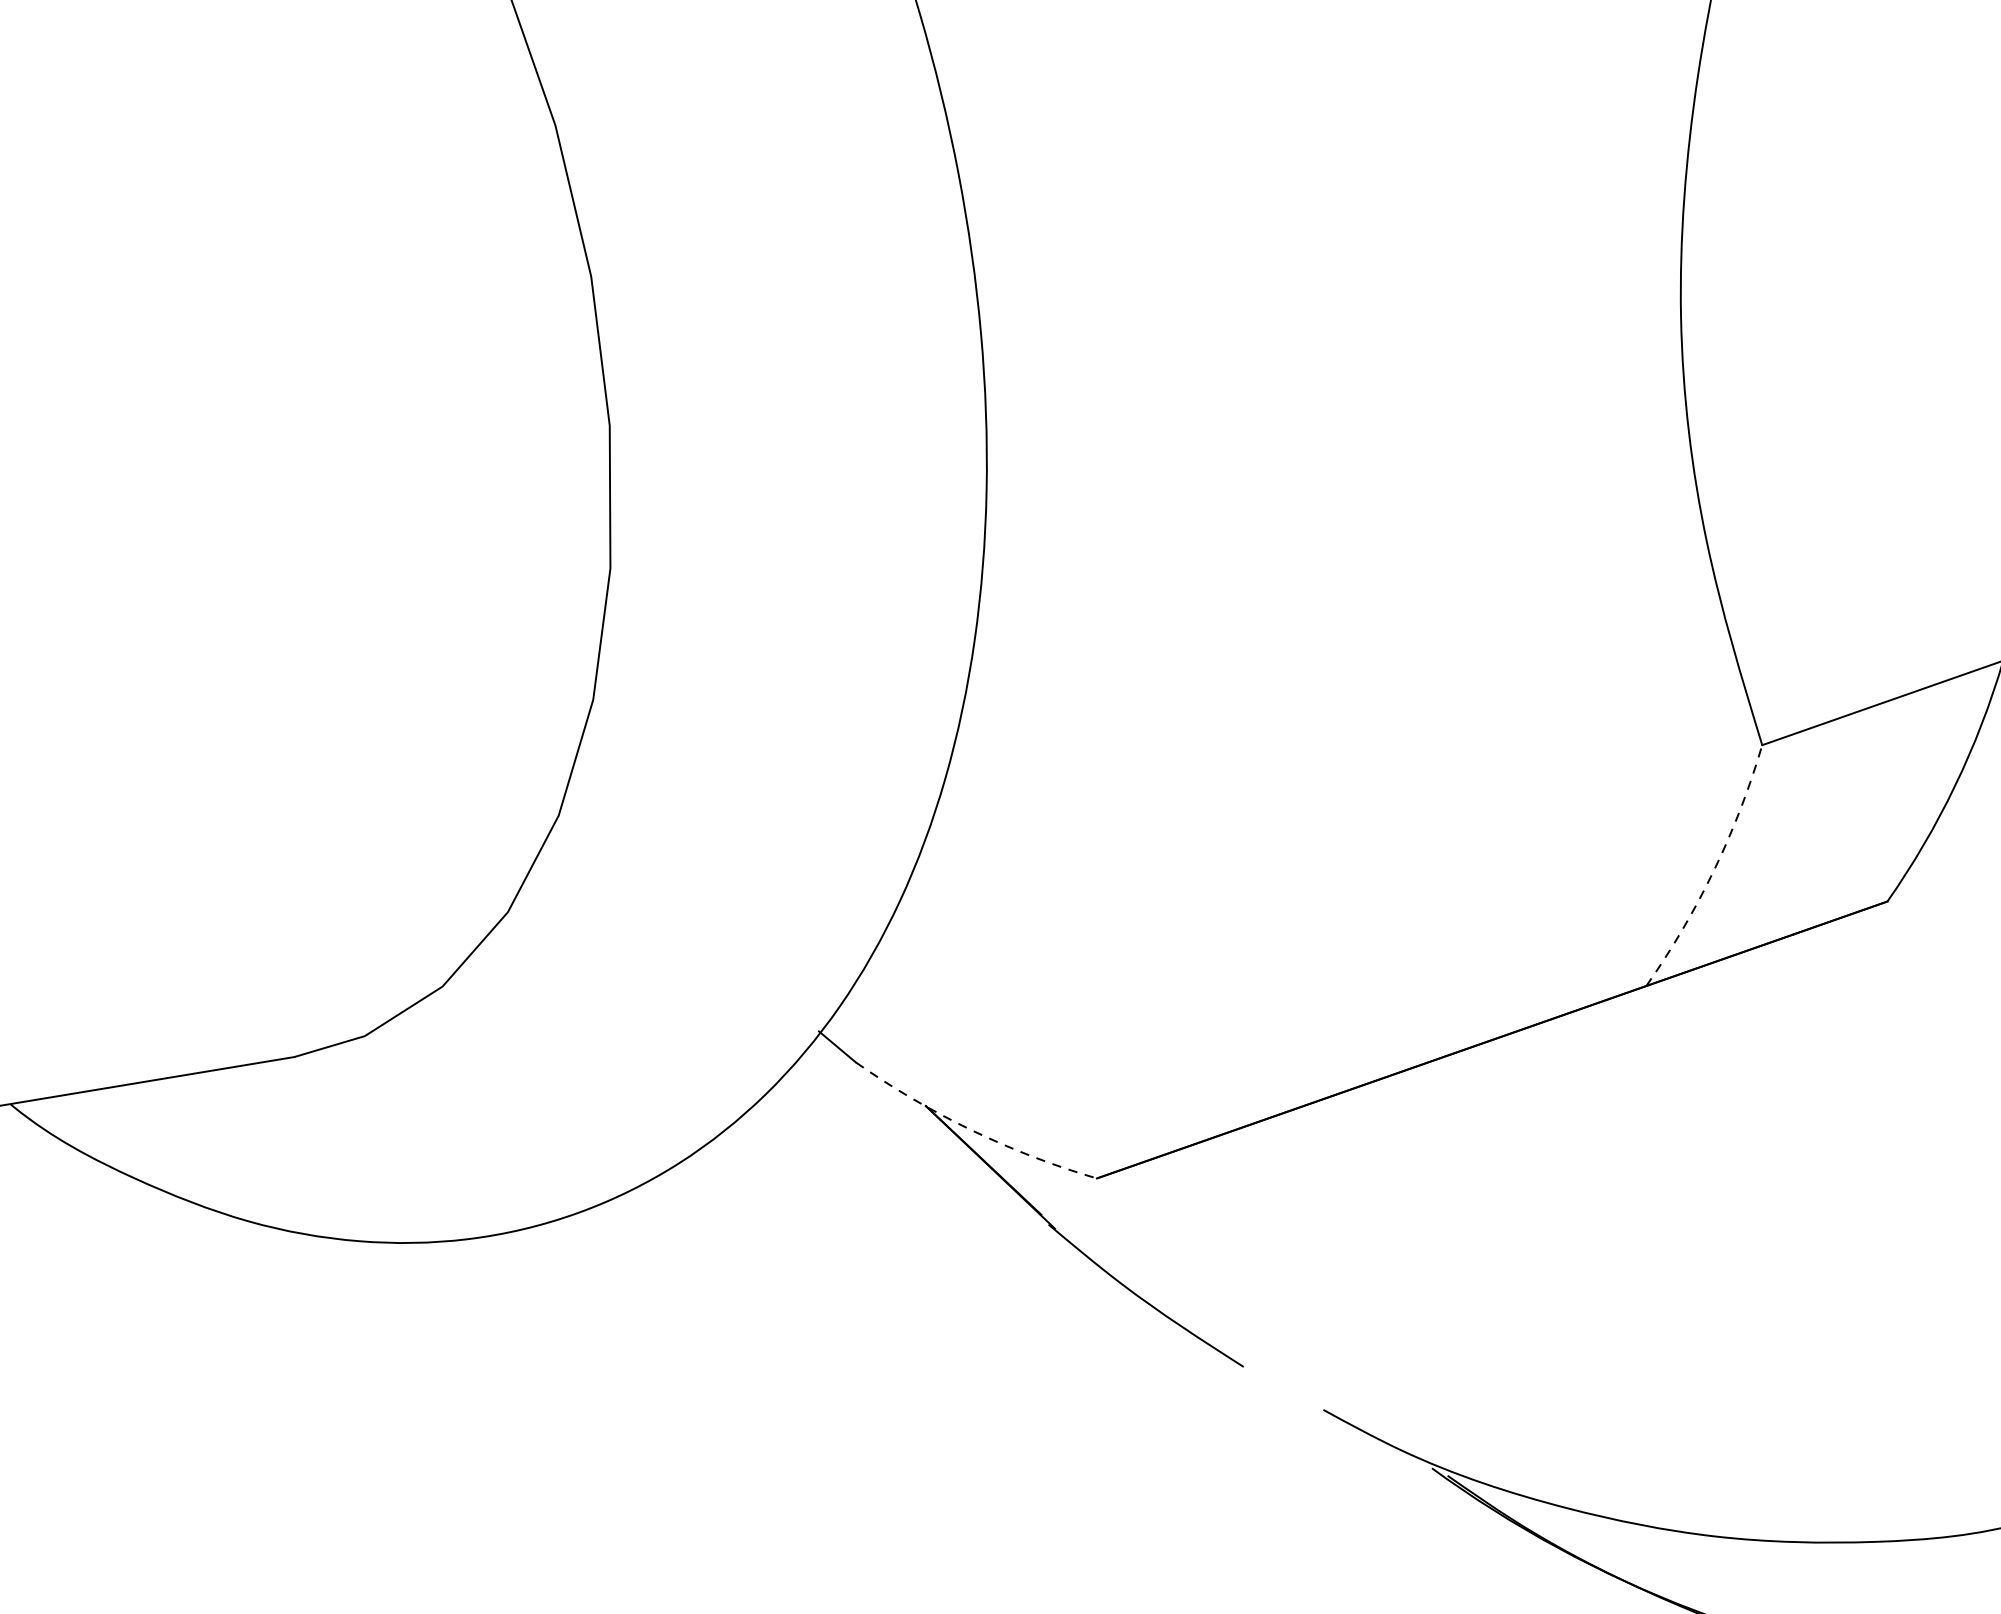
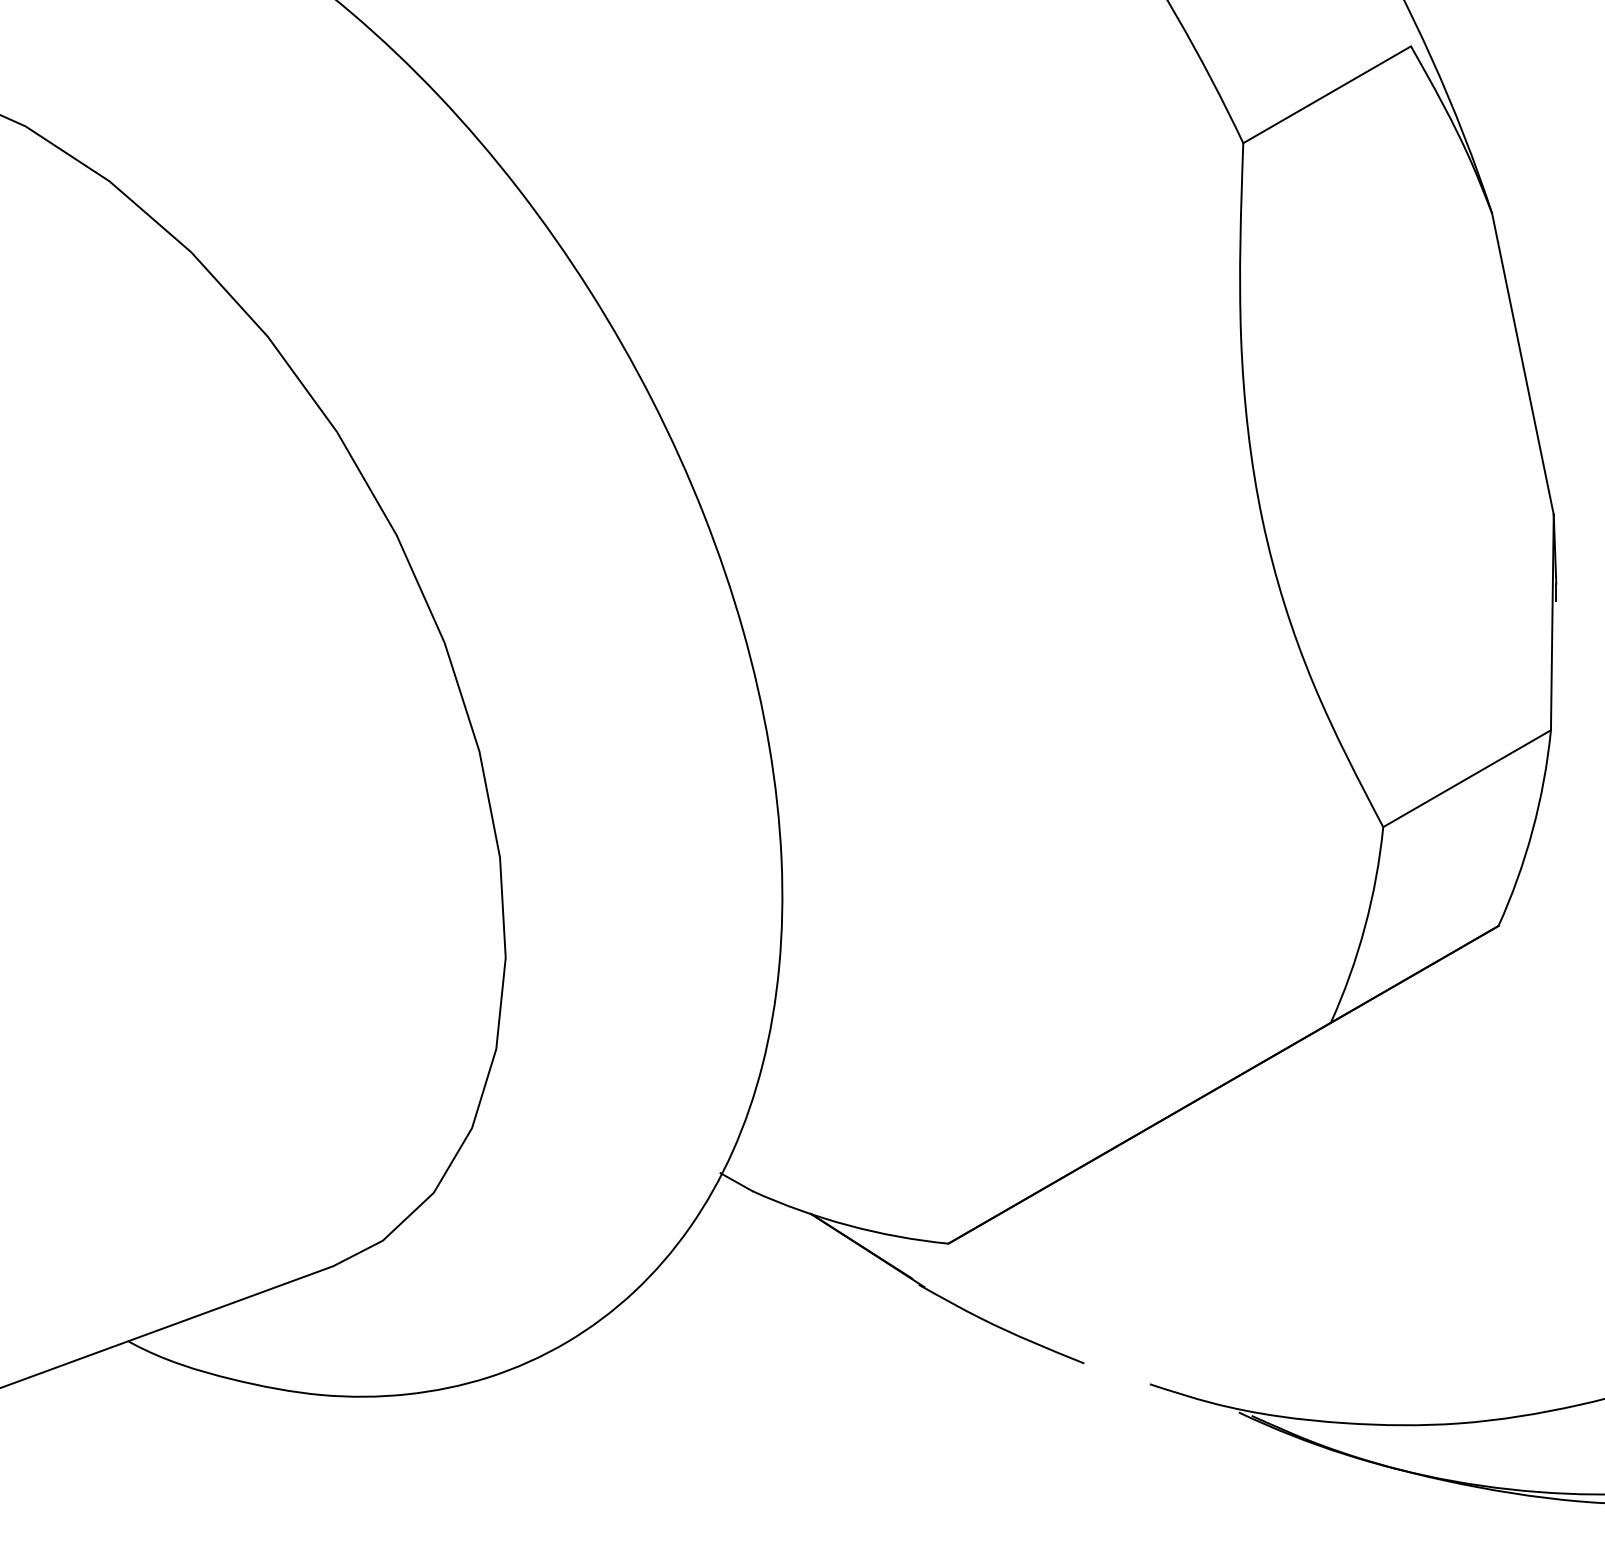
arc: (1713, 870) -> (1364, 927), dashed -> solid
arc: (971, 1130) -> (848, 1225), dashed -> solid

